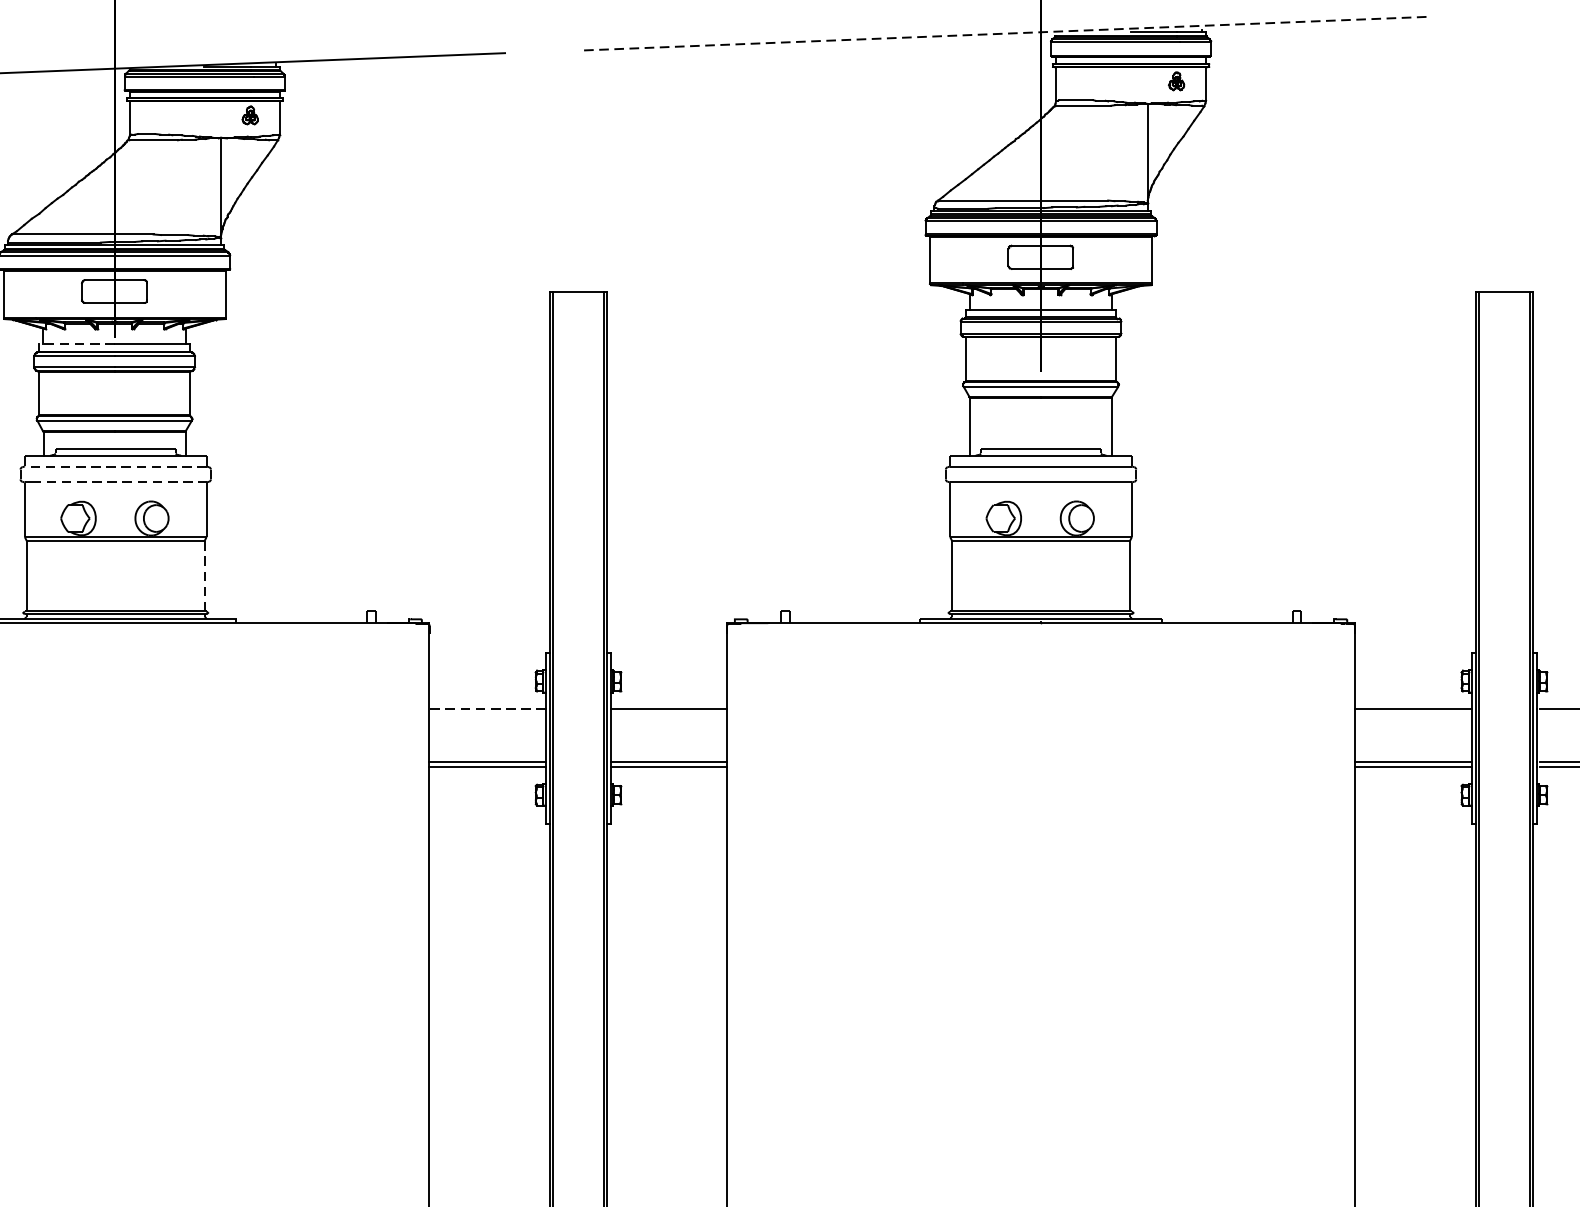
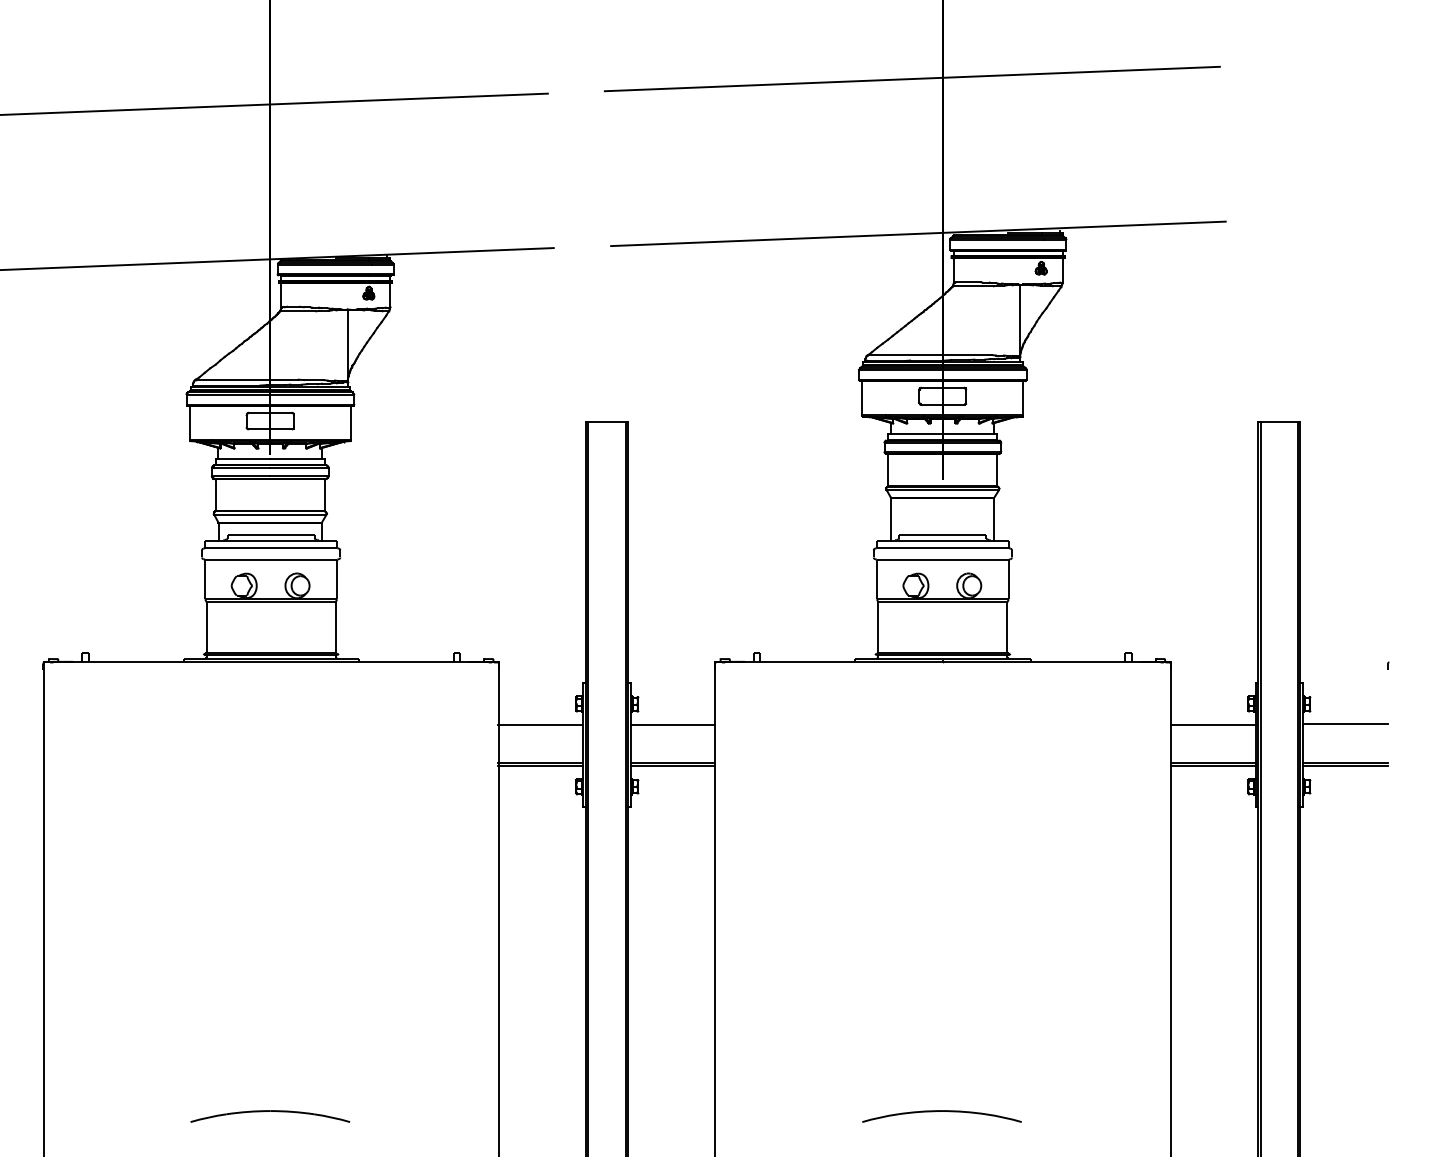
line: (1007, 33) -> (918, 233), dashed -> solid
line: (76, 344) -> (242, 459), dashed -> solid
line: (114, 467) -> (270, 548), dashed -> solid
line: (118, 482) -> (273, 559), dashed -> solid
line: (204, 575) -> (335, 627), dashed -> solid
line: (486, 709) -> (540, 724), dashed -> solid

